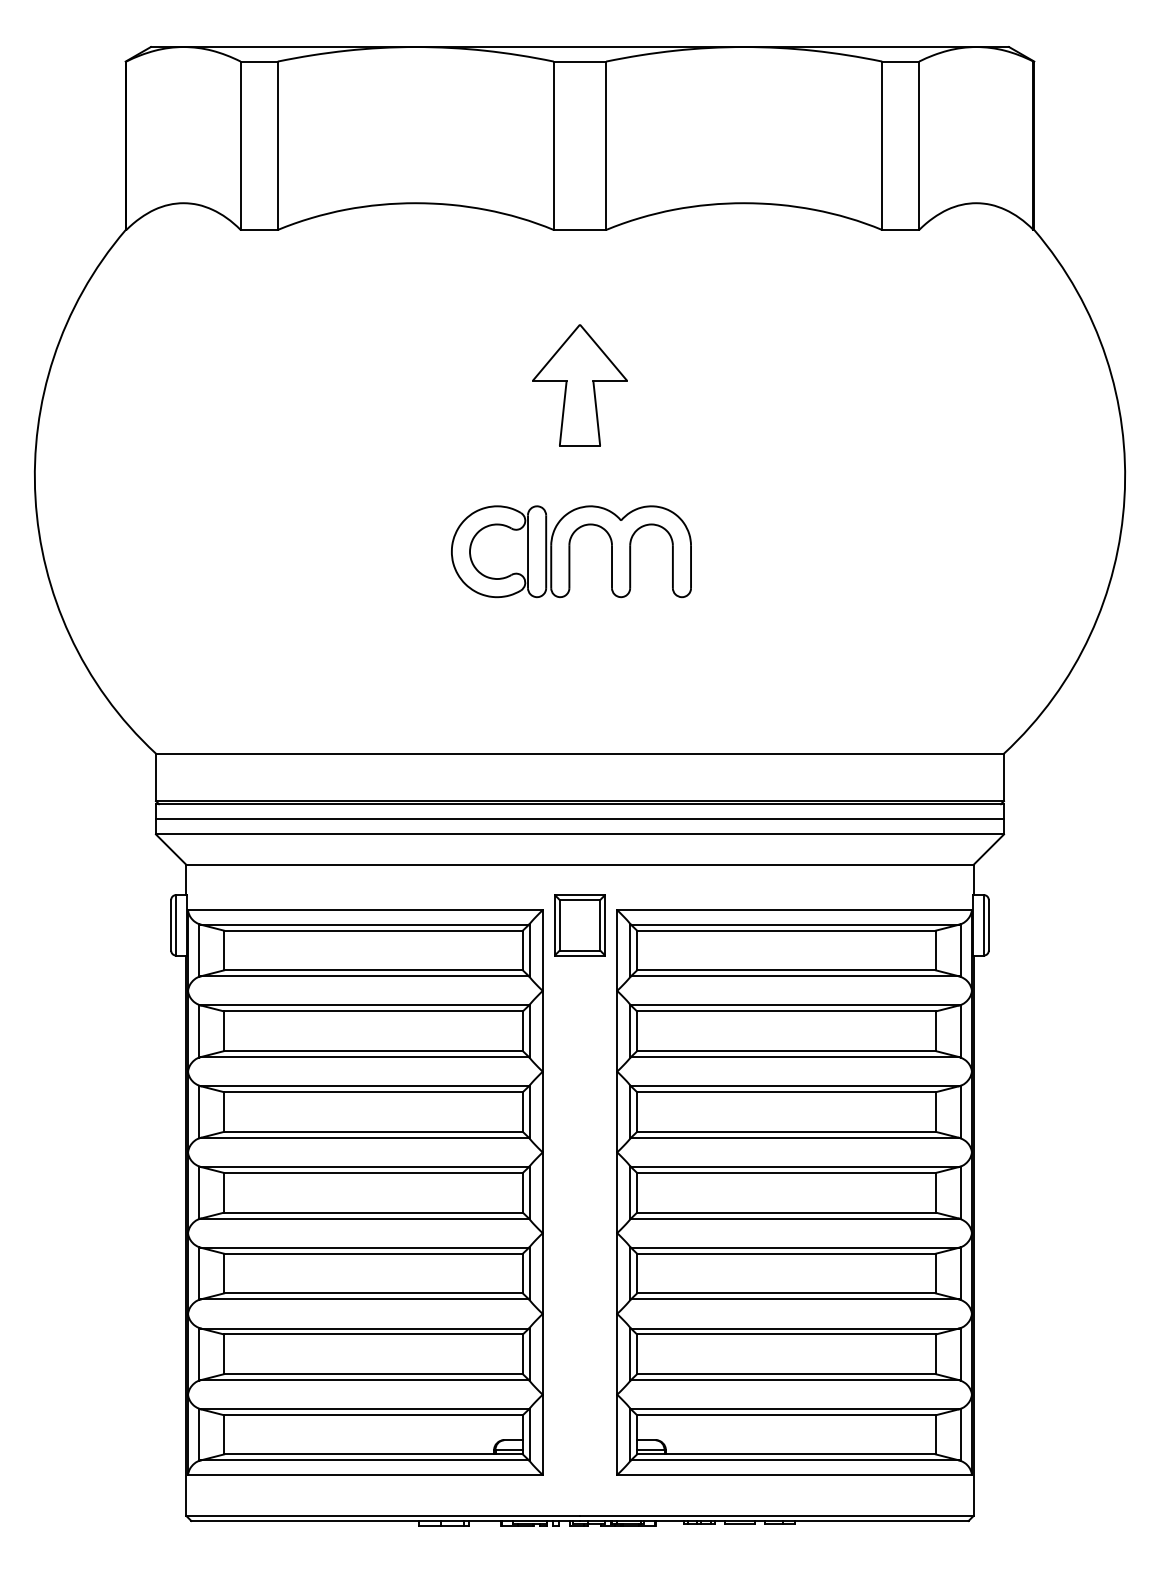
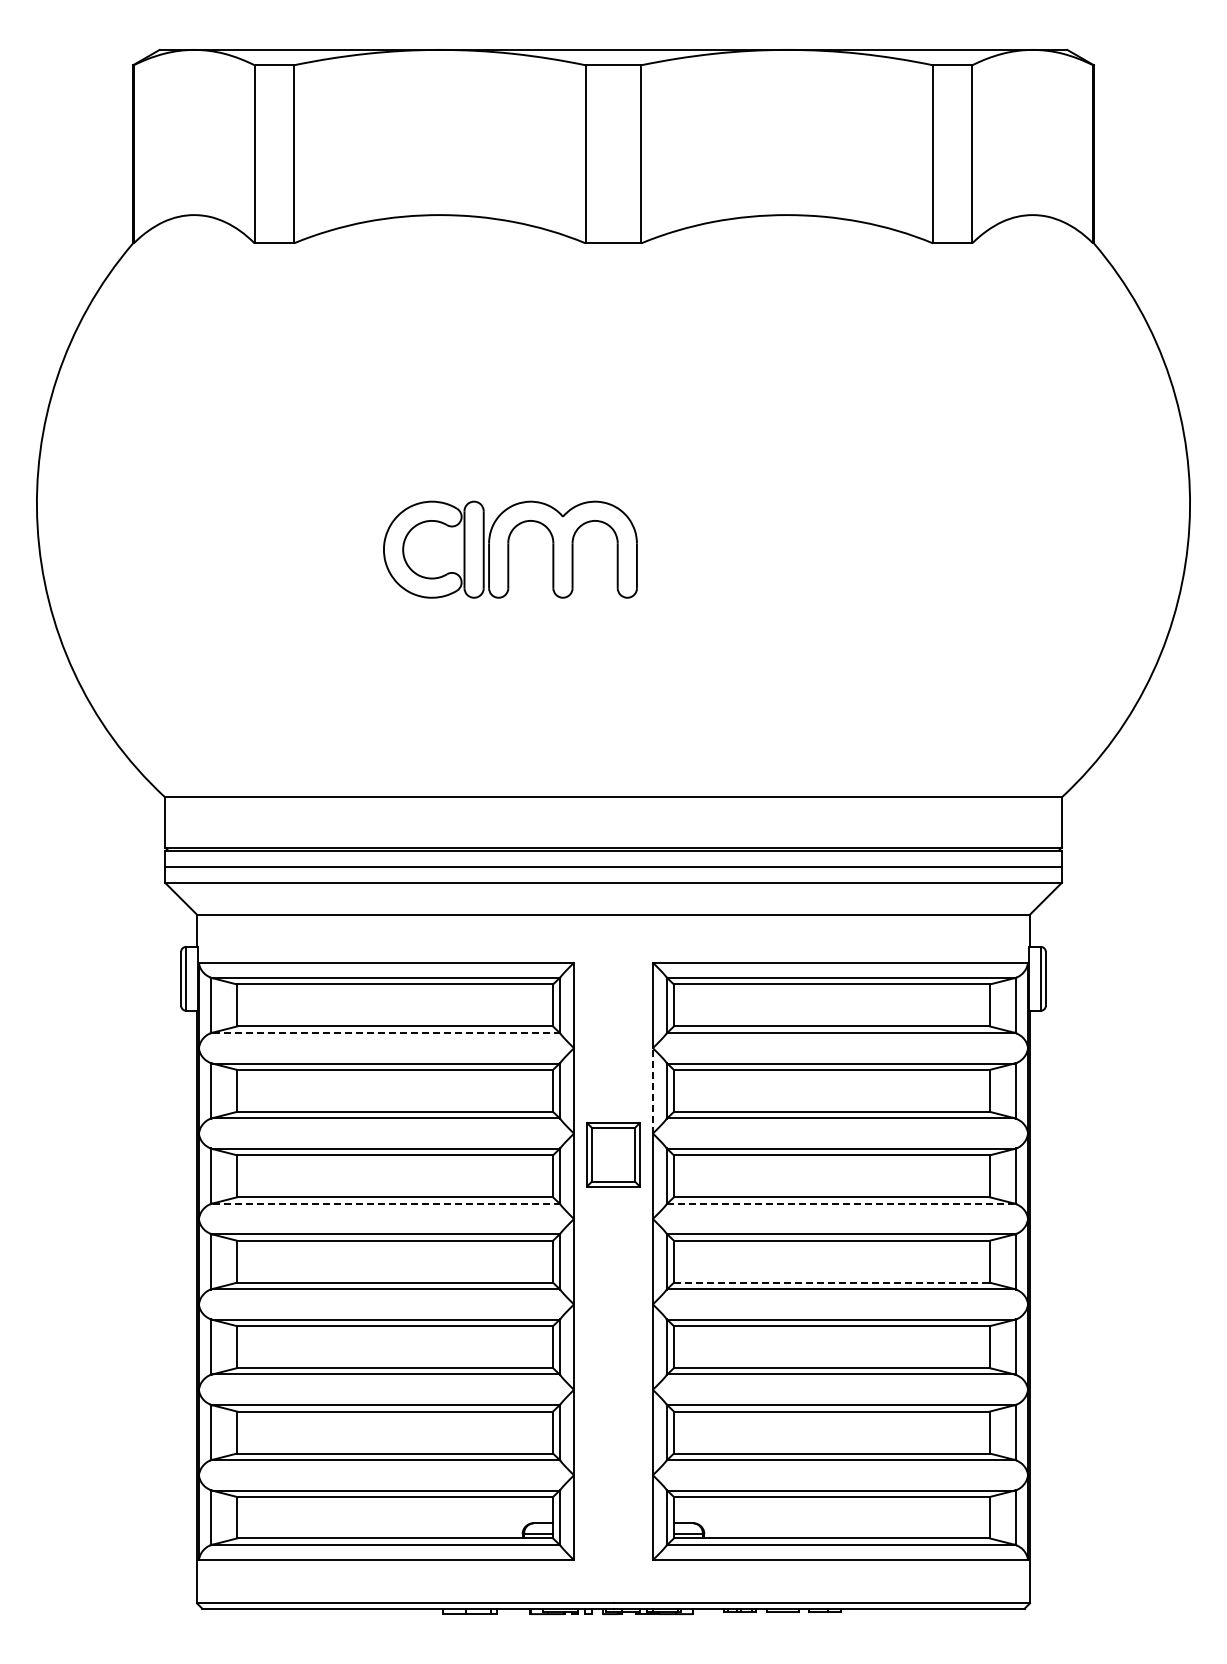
part: (580, 385) -> (613, 407), removed
part: (571, 551) -> (510, 549), moved
part: (580, 925) -> (613, 1154), moved
line: (365, 976) -> (386, 1032), solid -> dashed
line: (616, 1030) -> (652, 1090), solid -> dashed
line: (365, 1137) -> (386, 1203), solid -> dashed
line: (794, 1137) -> (840, 1203), solid -> dashed
line: (786, 1212) -> (831, 1282), solid -> dashed

